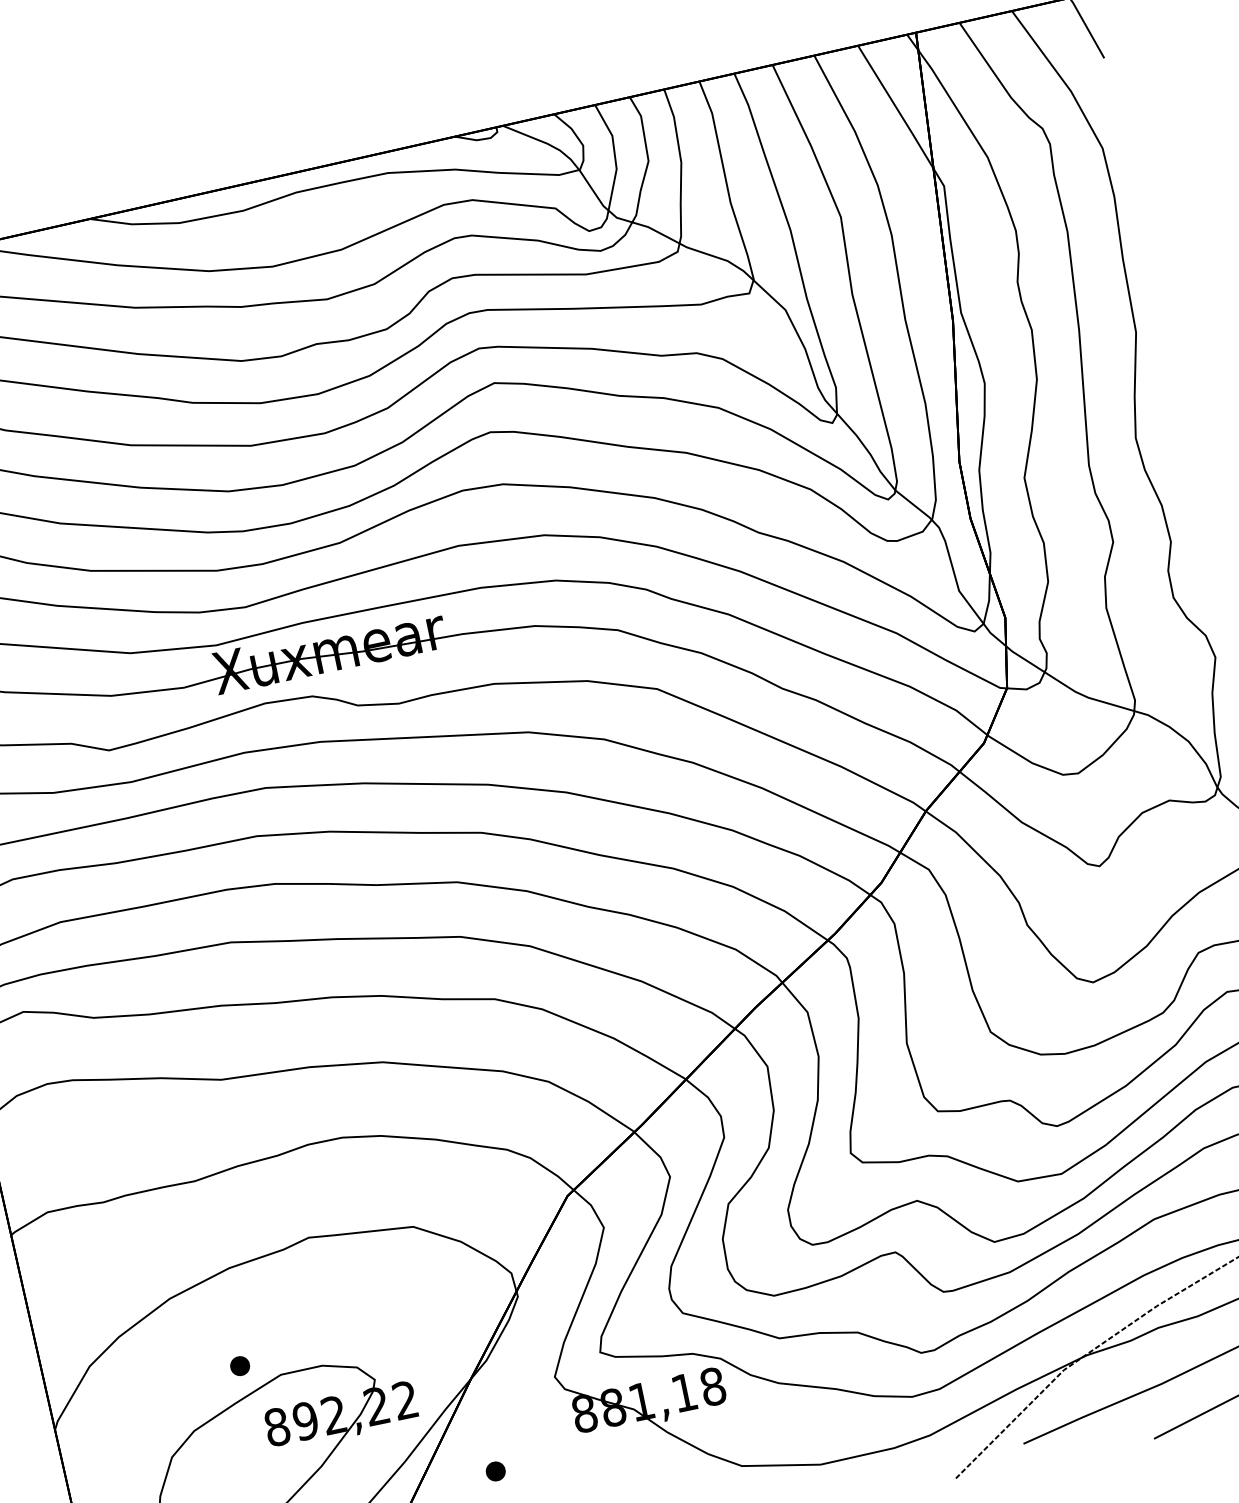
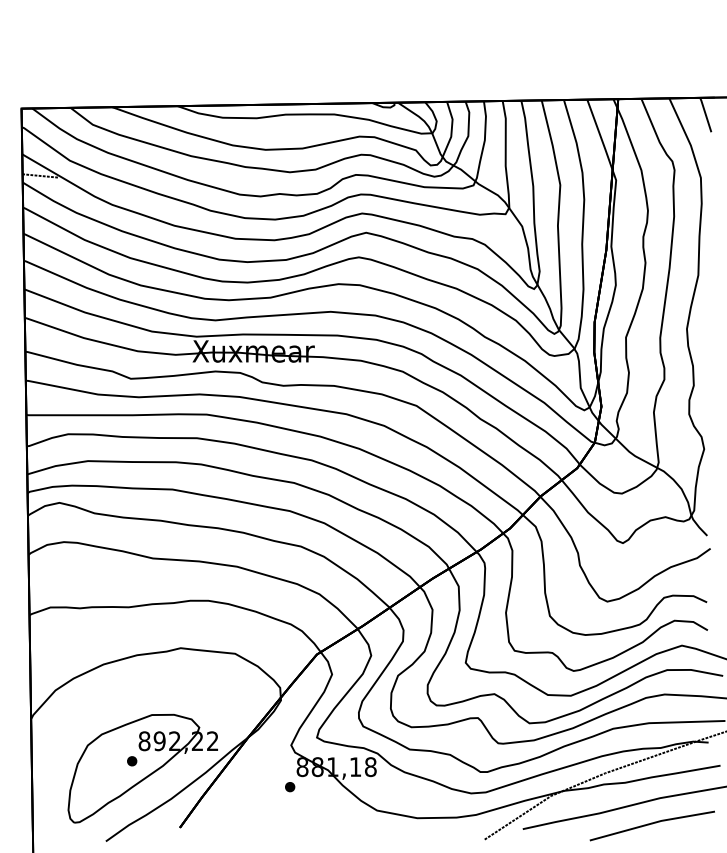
part: (240, 1366) -> (132, 761), moved
part: (496, 1472) -> (290, 787), moved

